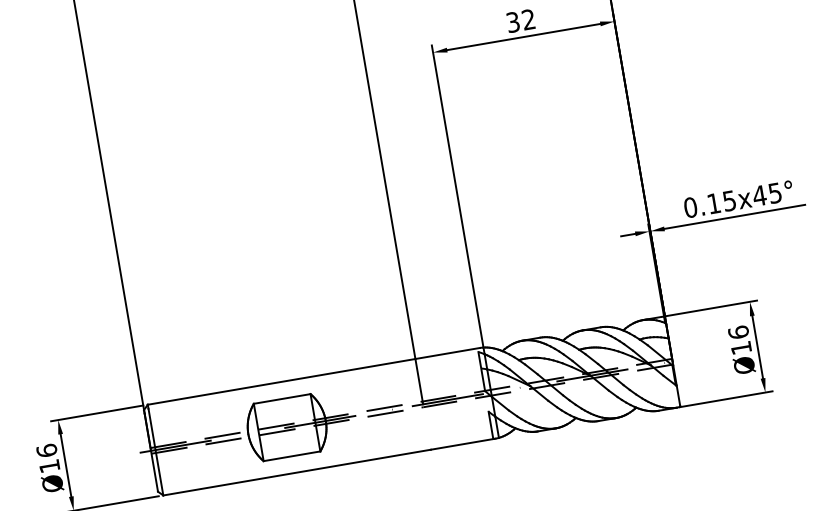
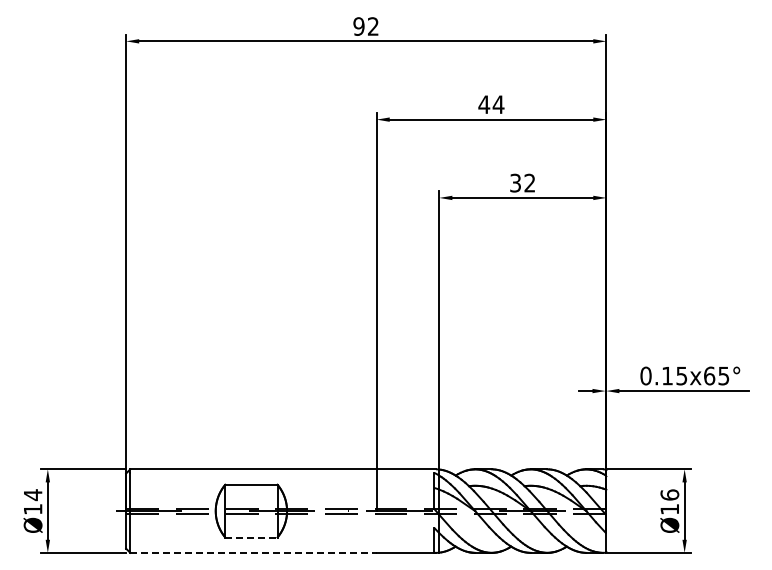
text: (759, 195) -> (709, 375), 0.15x45° -> 0.15x65°
text: (46, 451) -> (32, 495), Ø16 -> Ø14
line: (292, 456) -> (251, 537), solid -> dashed
line: (298, 472) -> (254, 552), solid -> dashed

